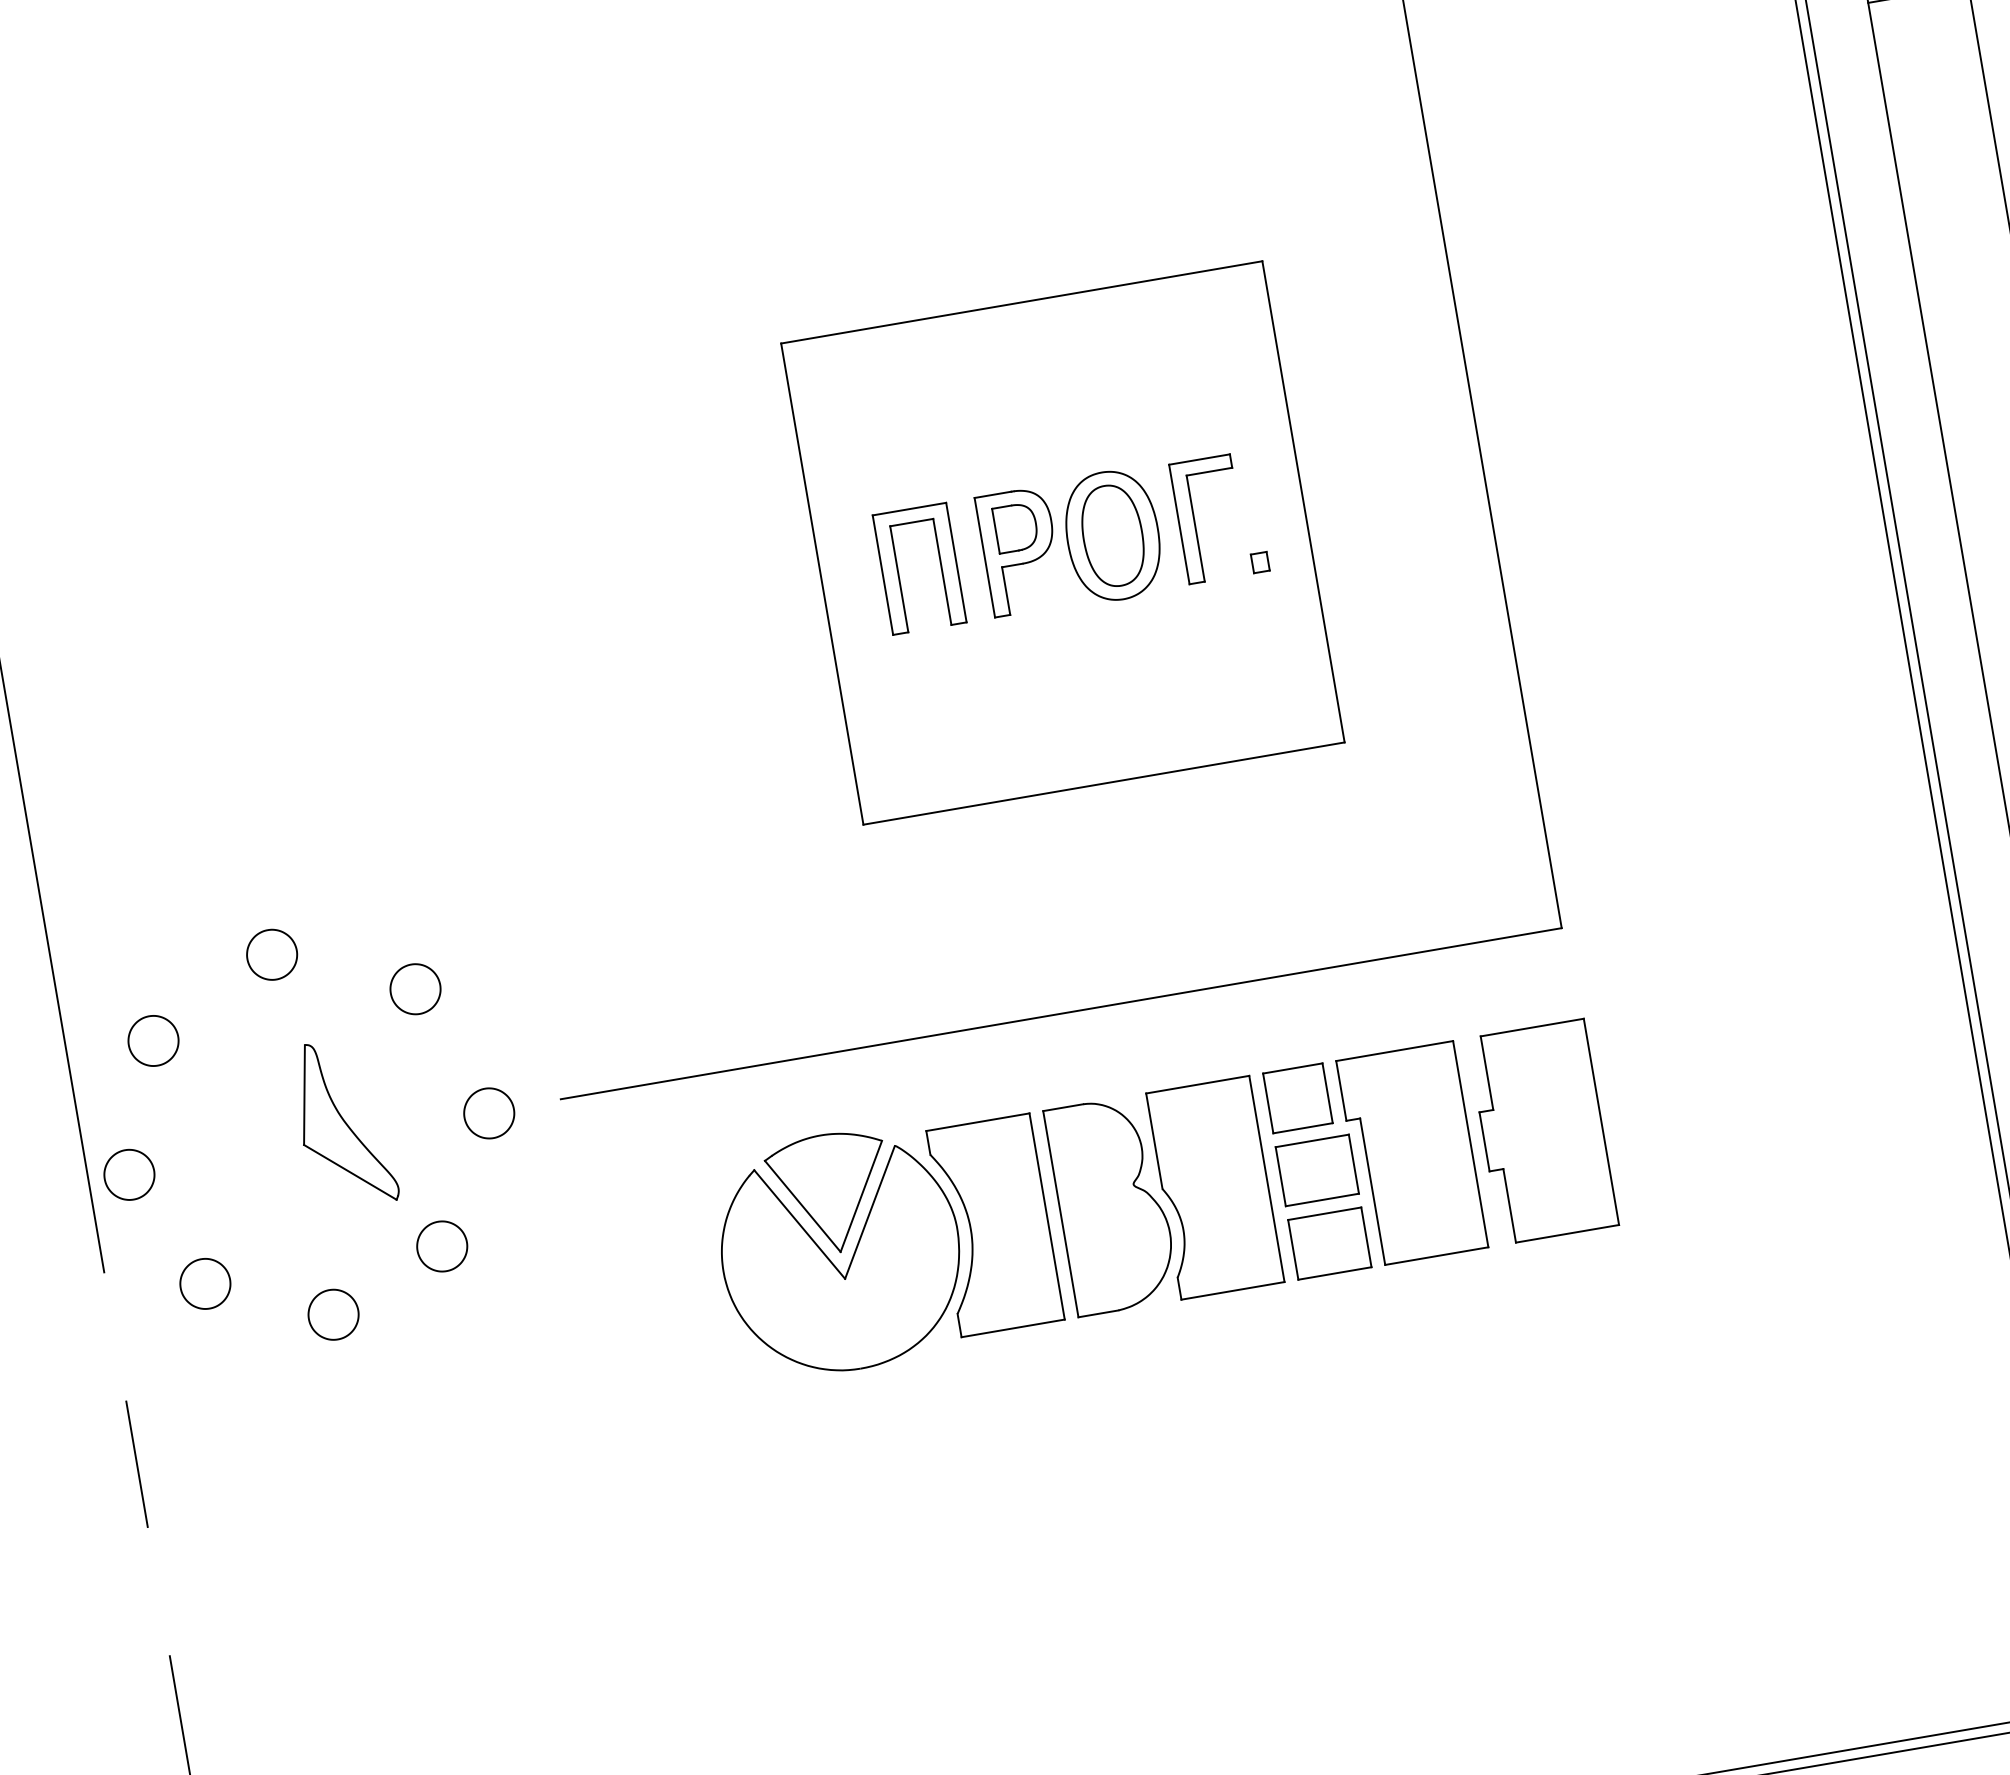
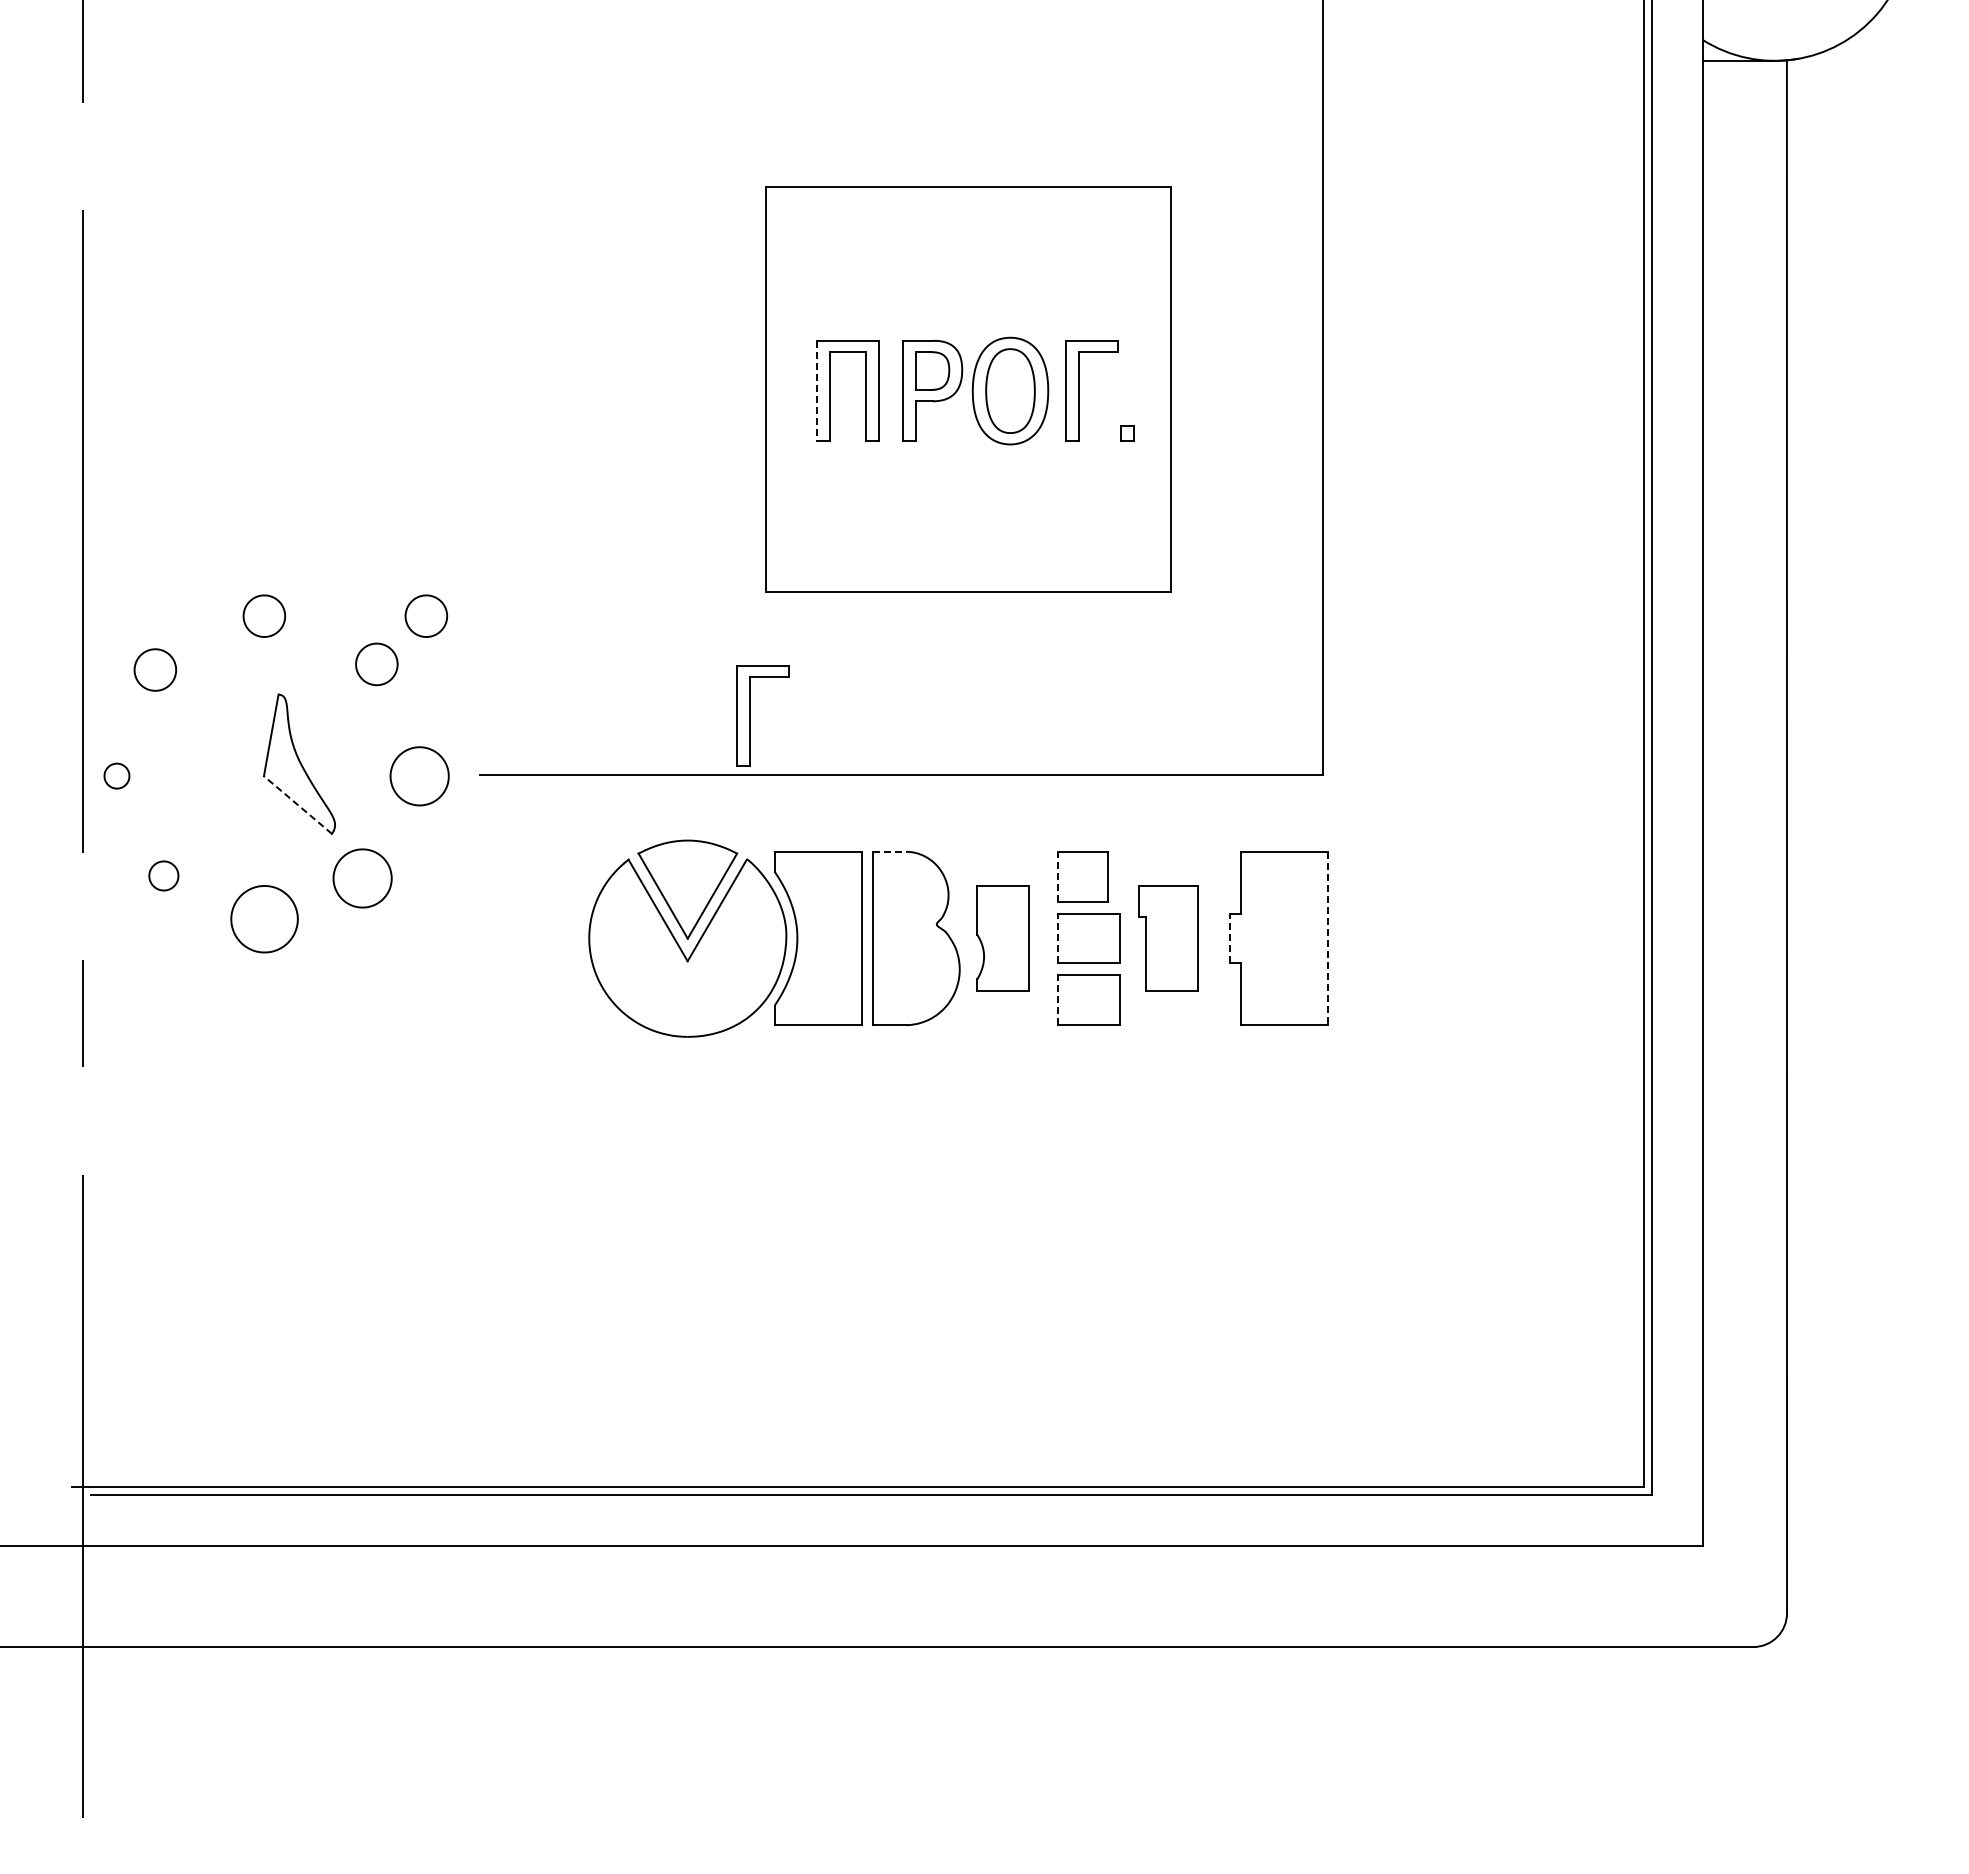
line: (882, 575) -> (816, 391), solid -> dashed
part: (464, 921) -> (426, 615), added
part: (869, 974) -> (750, 715), added
line: (1268, 1102) -> (1058, 876), solid -> dashed
line: (1062, 1107) -> (889, 851), solid -> dashed
part: (488, 1112) -> (419, 775), size x1.4
line: (1601, 1121) -> (1328, 938), solid -> dashed
line: (1484, 1141) -> (1229, 938), solid -> dashed
part: (1411, 1154) -> (1168, 938), size x0.6
line: (349, 1173) -> (297, 805), solid -> dashed
part: (128, 1174) -> (116, 775), size x0.6
line: (1281, 1176) -> (1058, 938), solid -> dashed
part: (1215, 1187) -> (1003, 938), size x0.6
part: (441, 1246) -> (362, 878), size x1.4
line: (1293, 1248) -> (1058, 999), solid -> dashed
part: (204, 1283) -> (163, 875), size x0.7
part: (332, 1314) -> (263, 918), size x1.6

